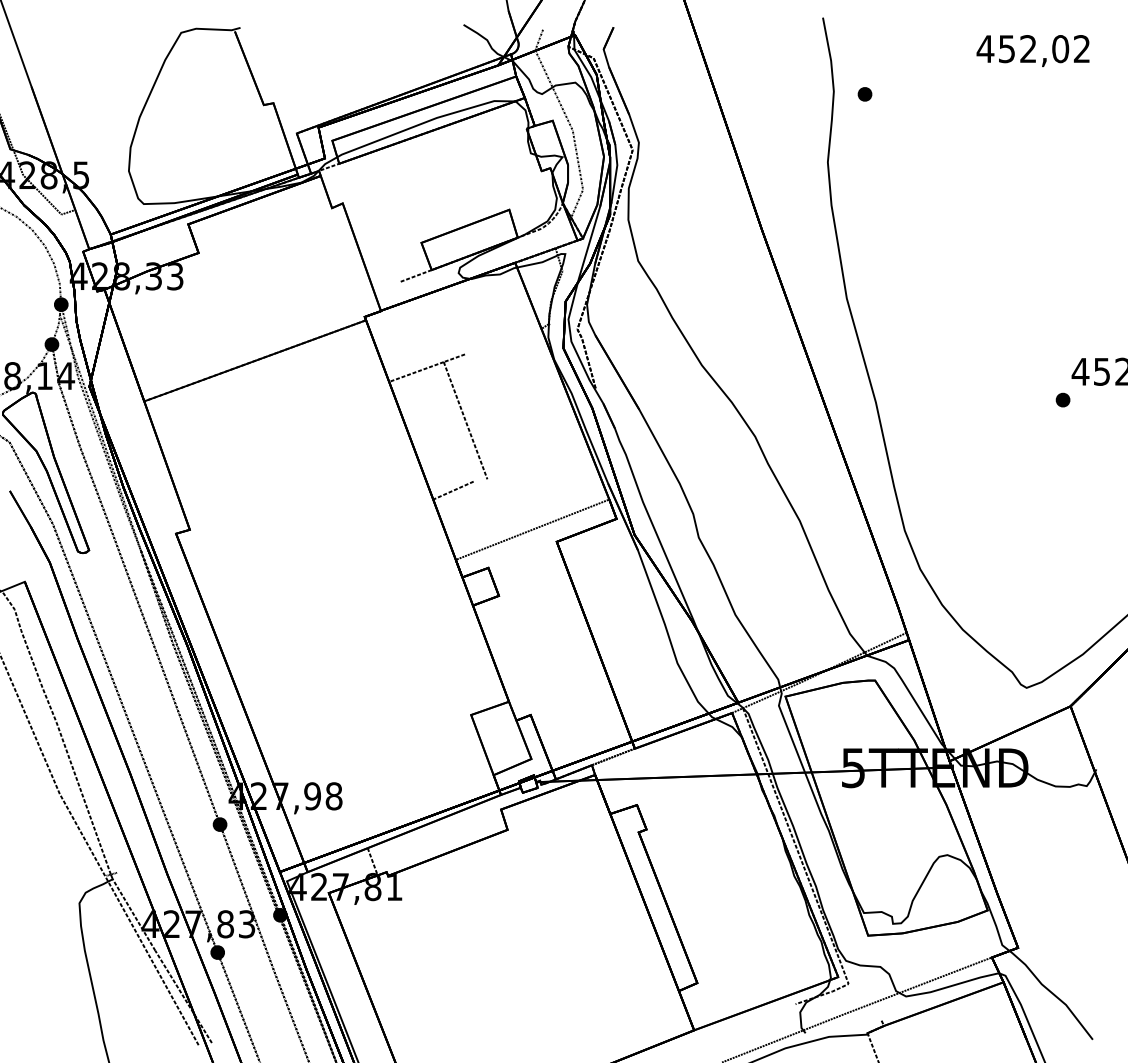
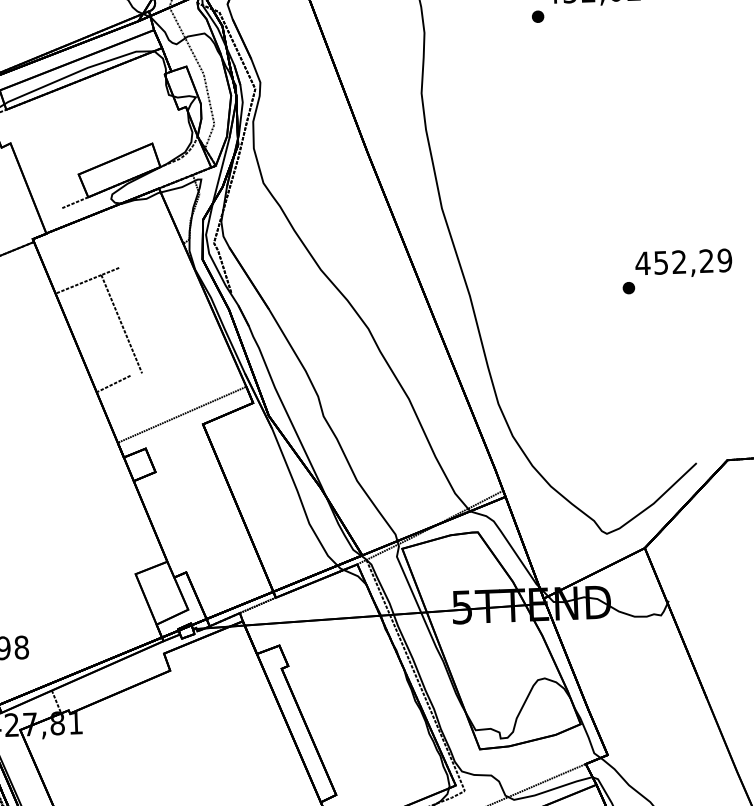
part: (864, 94) -> (537, 16), moved

